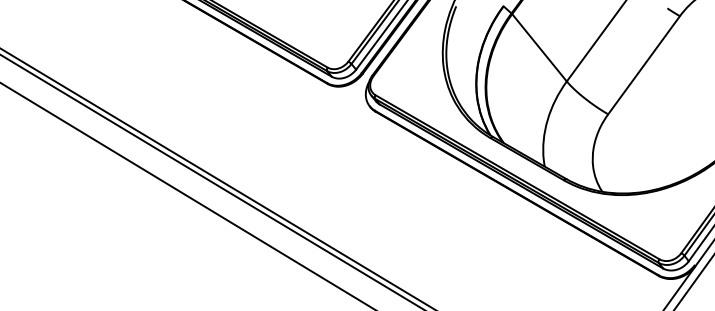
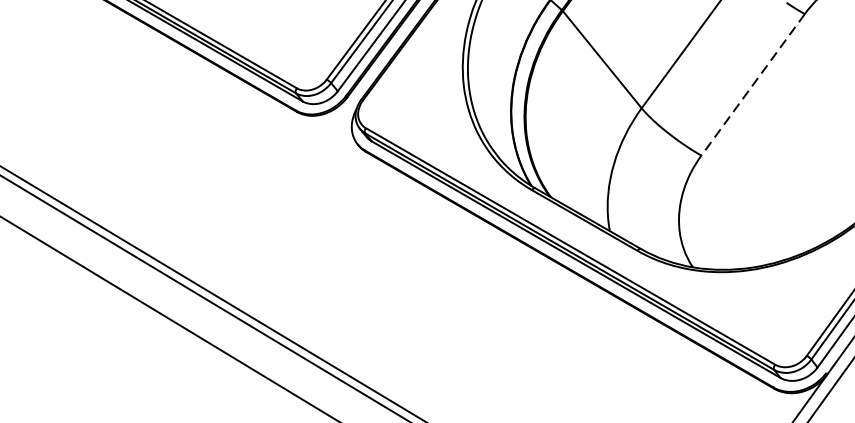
line: (644, 65) -> (753, 85), solid -> dashed

